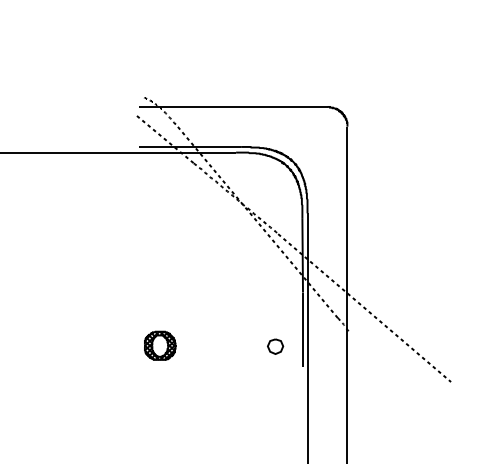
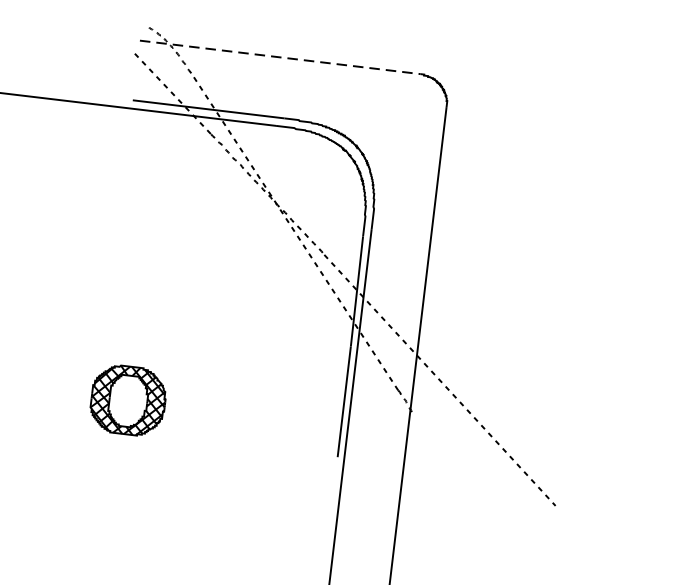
line: (233, 106) -> (280, 56), solid -> dashed
part: (160, 345) -> (129, 399), size x1.6
part: (275, 346) -> (300, 421), removed

